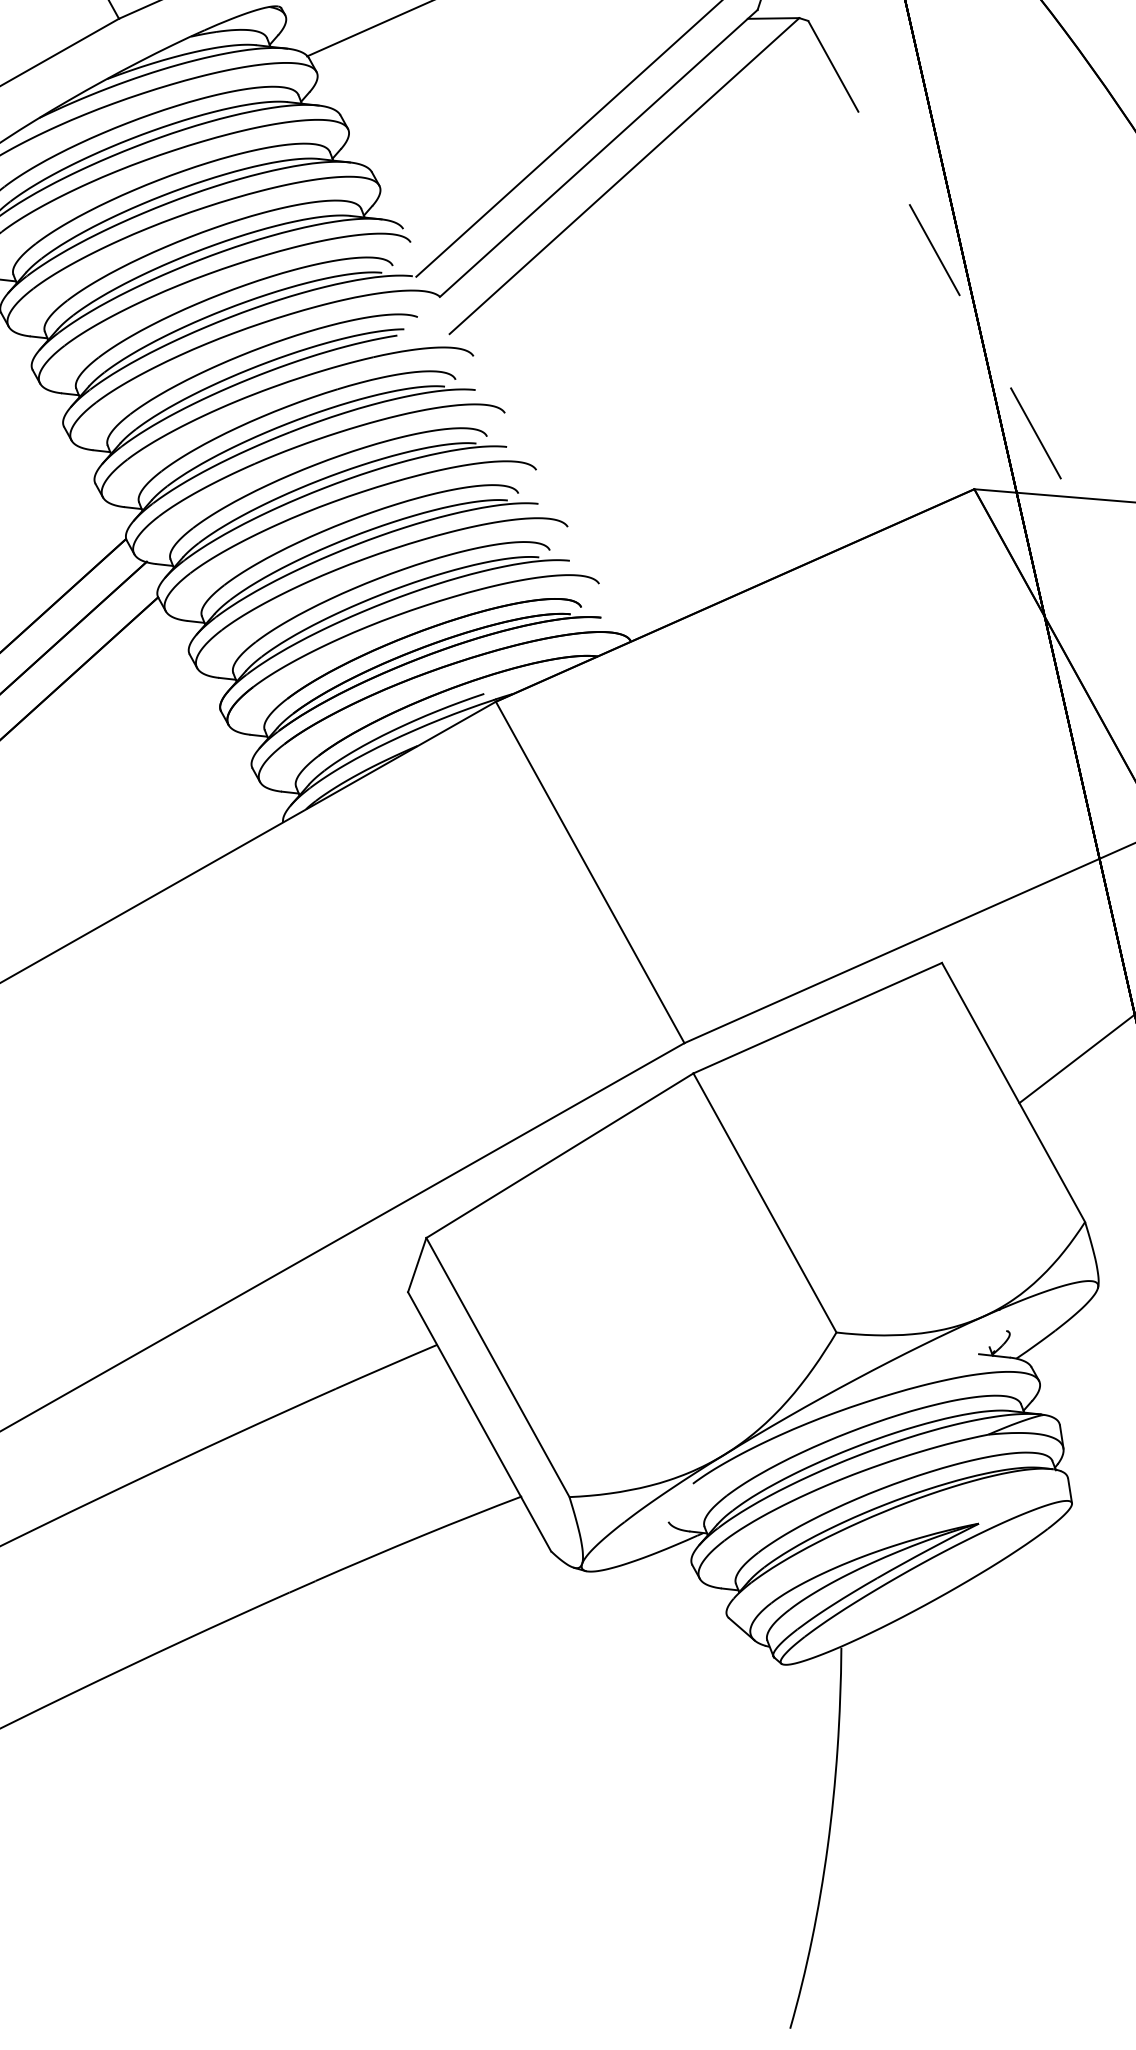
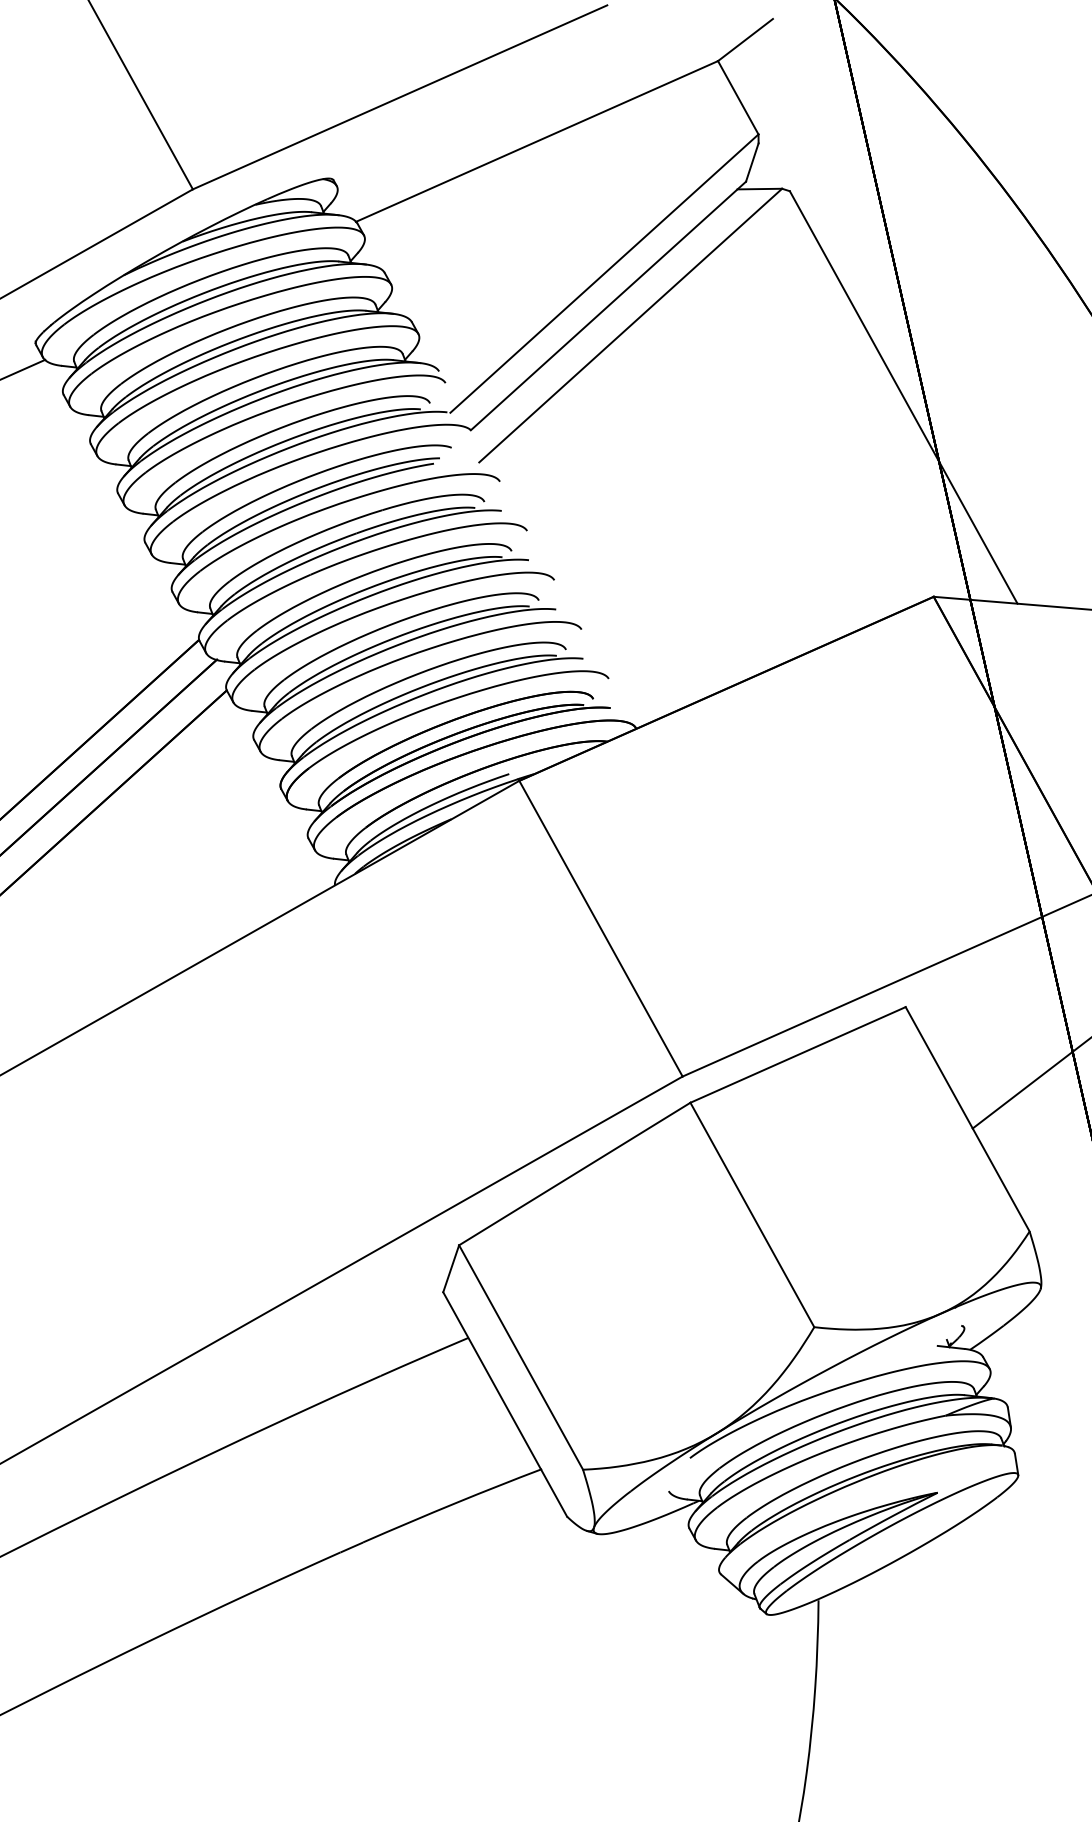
line: (939, 259) -> (903, 397), dashed -> solid

